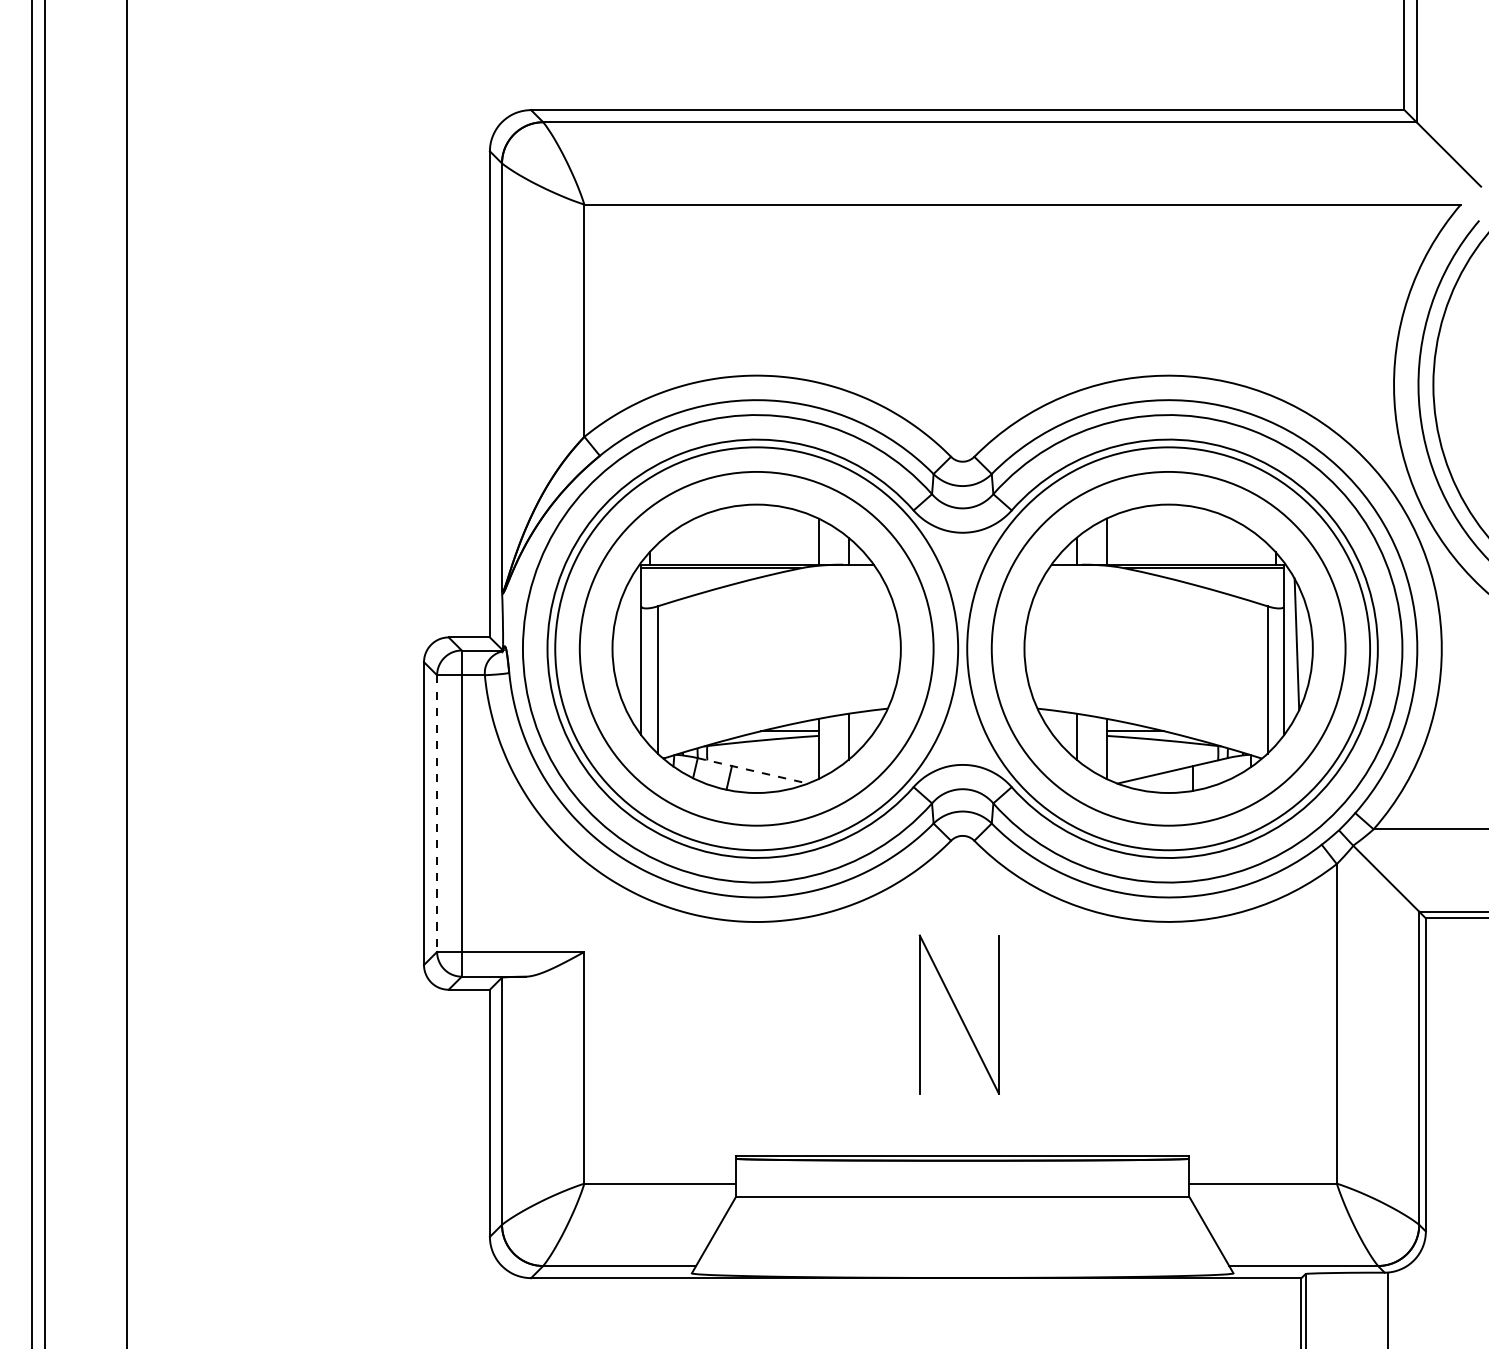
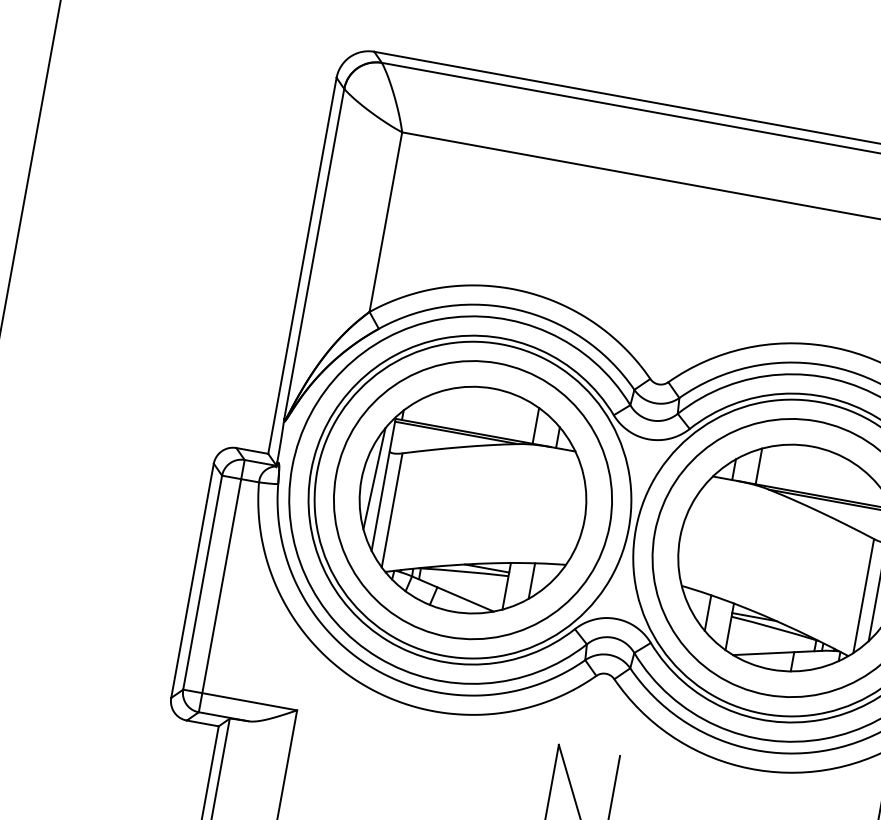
line: (628, 644) -> (374, 478), added
line: (752, 770) -> (452, 593), dashed -> solid
line: (437, 814) -> (202, 583), dashed -> solid

